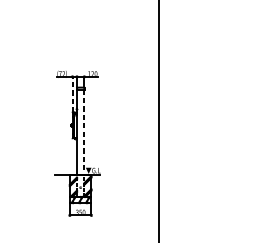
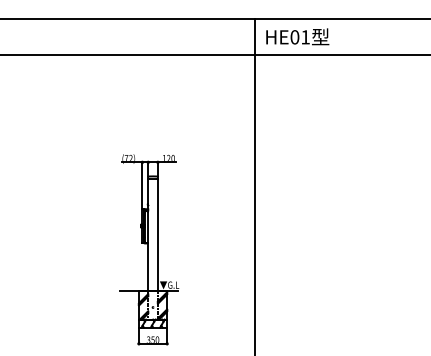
line: (72, 94) -> (142, 185), dashed -> solid
line: (84, 132) -> (157, 235), dashed -> solid

